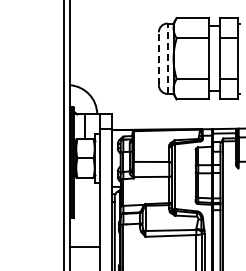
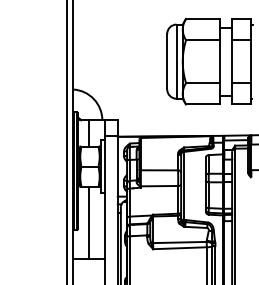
line: (158, 58) -> (166, 61), dashed -> solid
line: (167, 58) -> (176, 61), dashed -> solid
line: (84, 211) -> (88, 222), added

